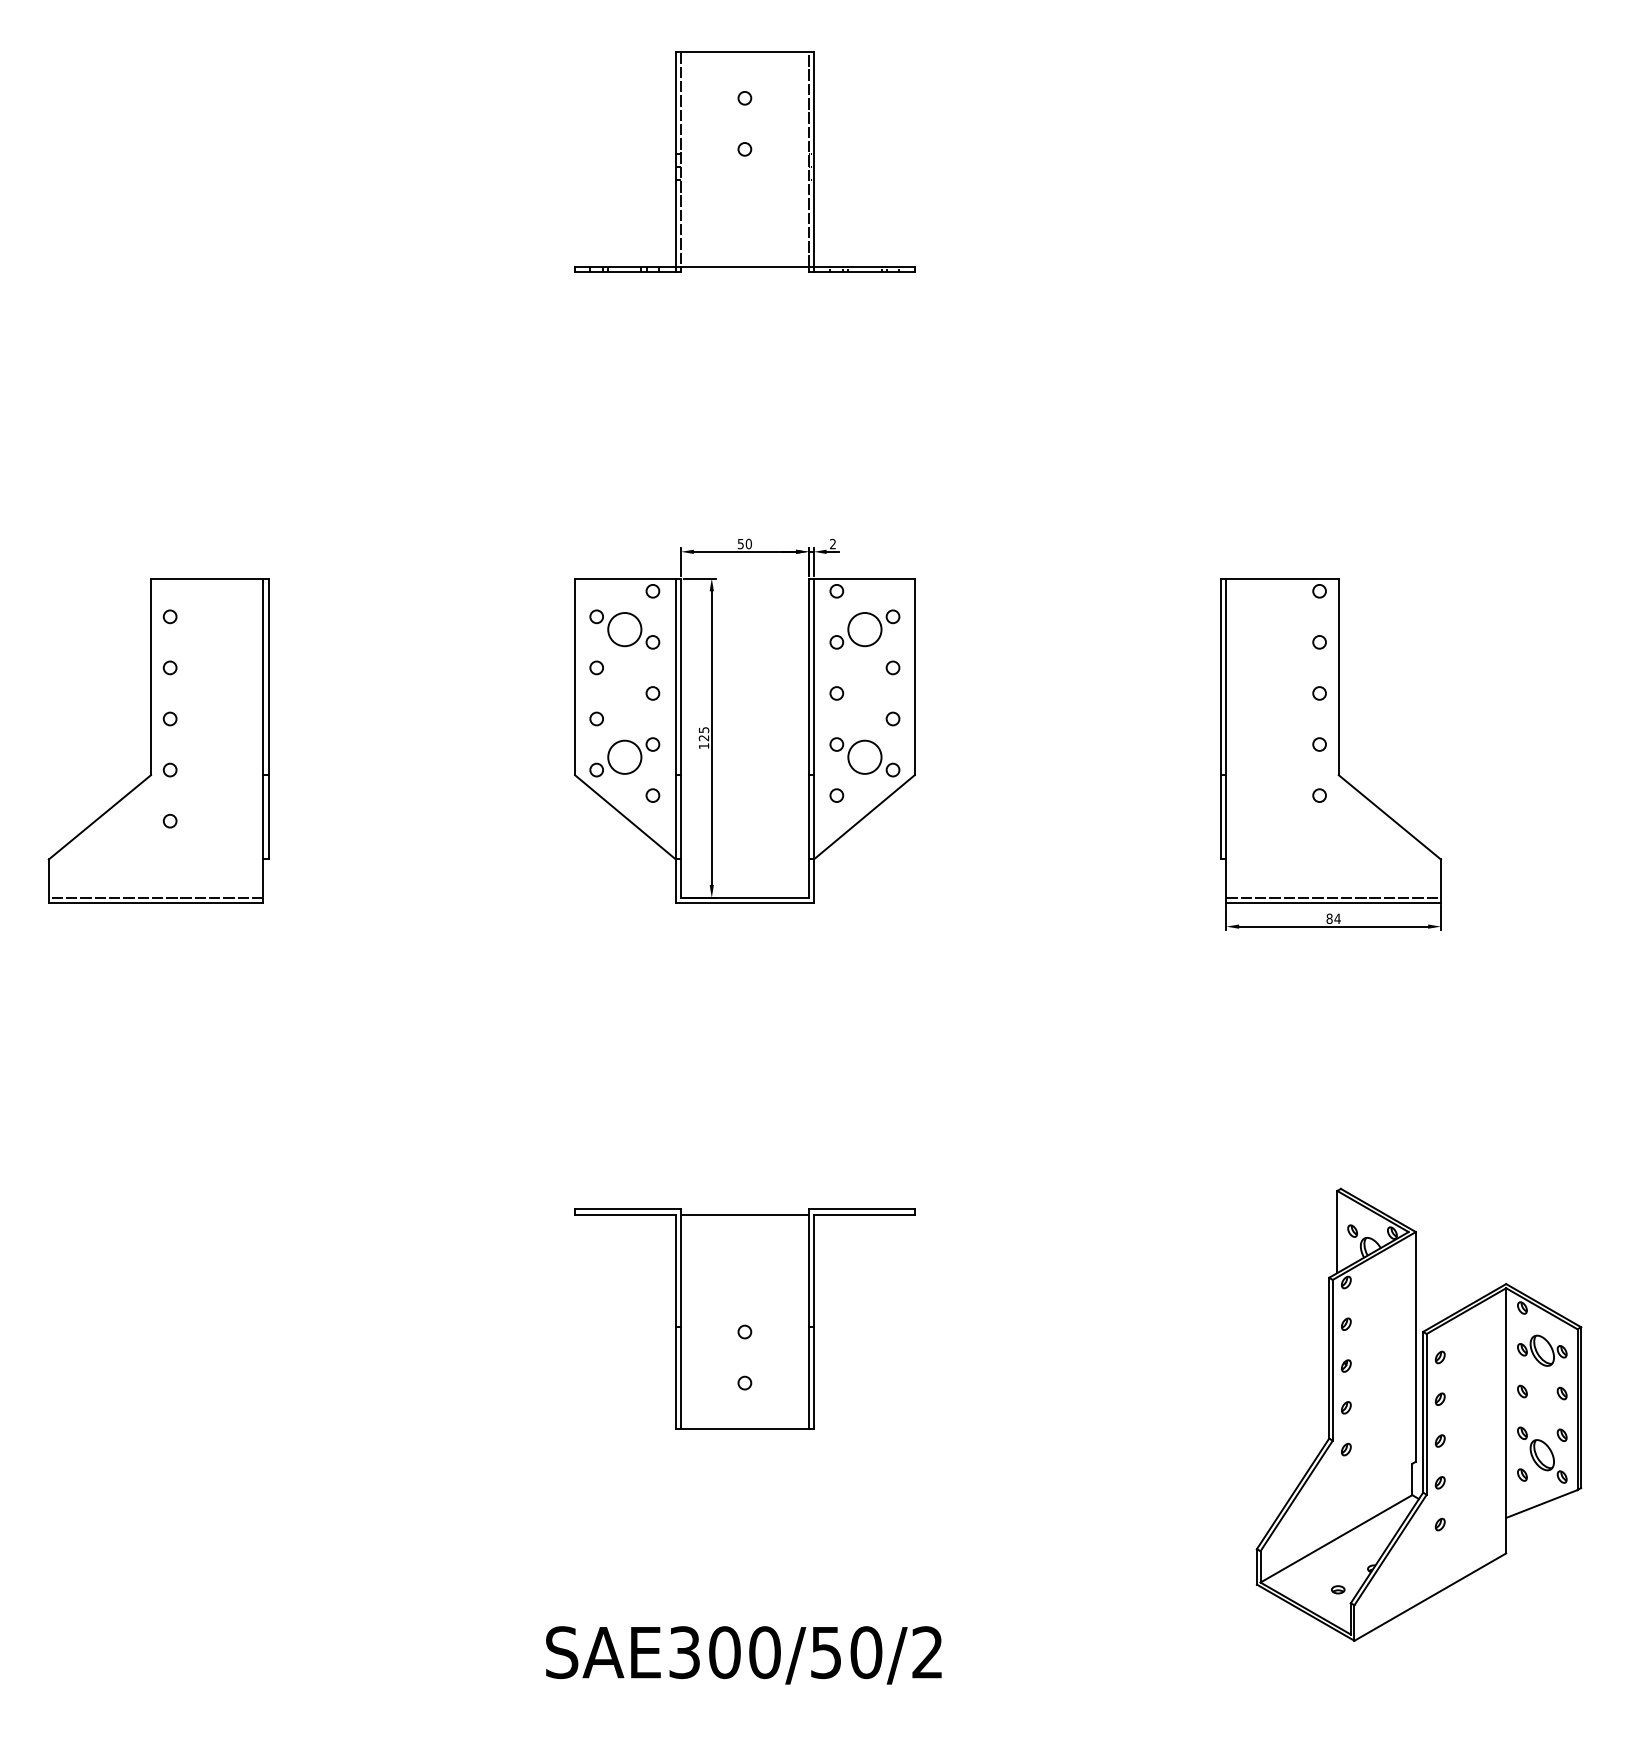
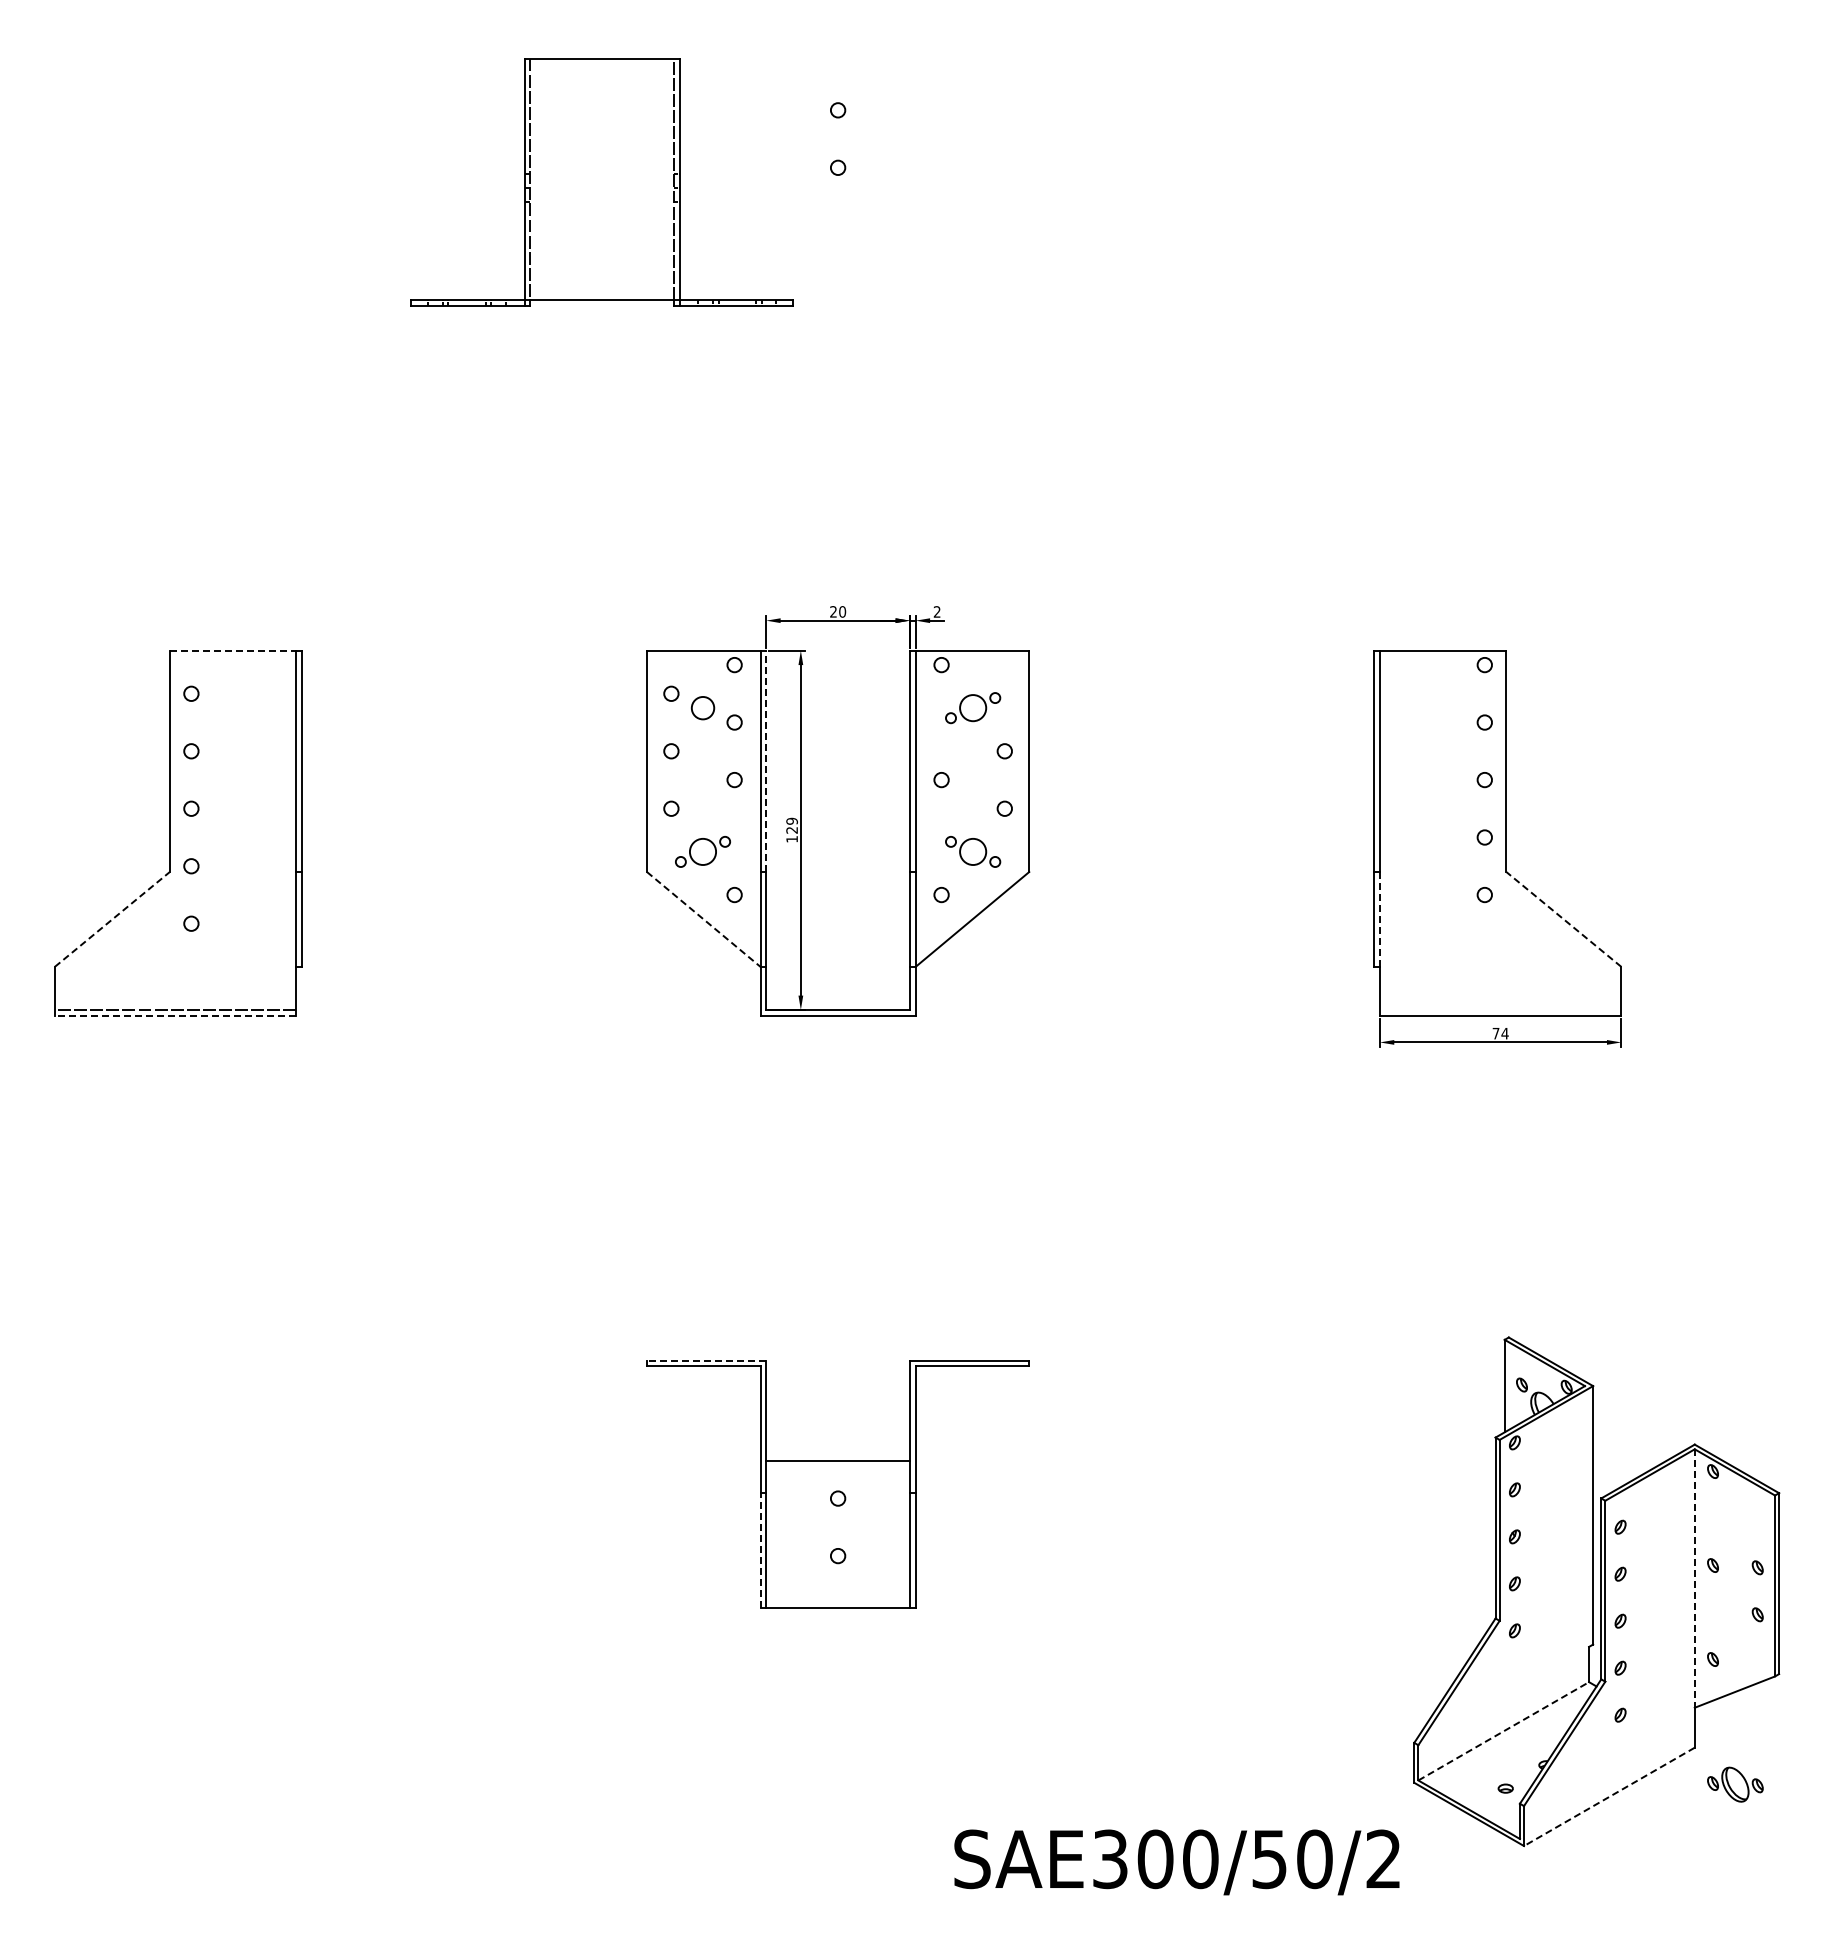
part: (744, 162) -> (601, 182), moved
text: (740, 543) -> (833, 611), 50 -> 20
line: (207, 578) -> (233, 650), solid -> dashed
circle: (624, 628) -> (702, 707), size x0.6
part: (864, 628) -> (972, 707), size x0.7
line: (681, 676) -> (766, 761), solid -> dashed
text: (703, 729) -> (791, 820), 125 -> 129
part: (624, 756) -> (702, 851), size x0.7
part: (864, 756) -> (972, 851), size x0.7
line: (100, 817) -> (112, 919), solid -> dashed
line: (625, 817) -> (703, 919), solid -> dashed
line: (1226, 817) -> (1379, 919), solid -> dashed
line: (1389, 817) -> (1563, 919), solid -> dashed
line: (1333, 897) -> (1500, 1009), removed
line: (156, 902) -> (175, 1015), solid -> dashed
text: (1329, 918) -> (1495, 1033), 84 -> 74
line: (627, 1209) -> (706, 1360), solid -> dashed
line: (744, 1214) -> (837, 1461), moved
part: (1542, 1350) -> (1735, 1784), moved
line: (675, 1377) -> (760, 1549), solid -> dashed
line: (1505, 1403) -> (1694, 1579), solid -> dashed
part: (1542, 1455) -> (1735, 1637), removed
line: (1336, 1539) -> (1503, 1731), solid -> dashed
line: (1430, 1596) -> (1609, 1796), solid -> dashed
text: (743, 1655) -> (1176, 1862), moved

